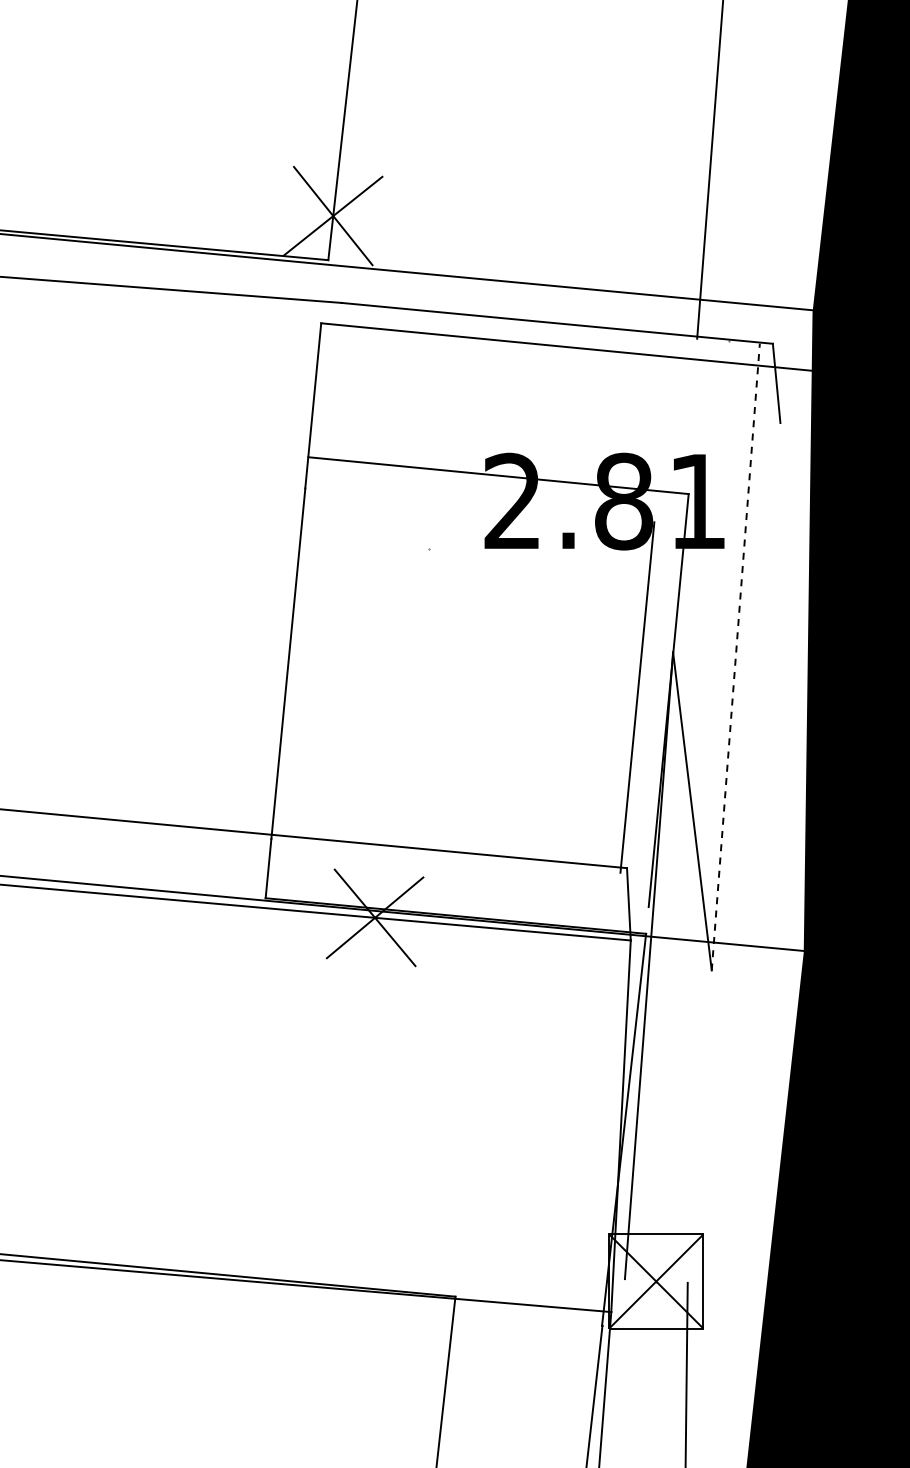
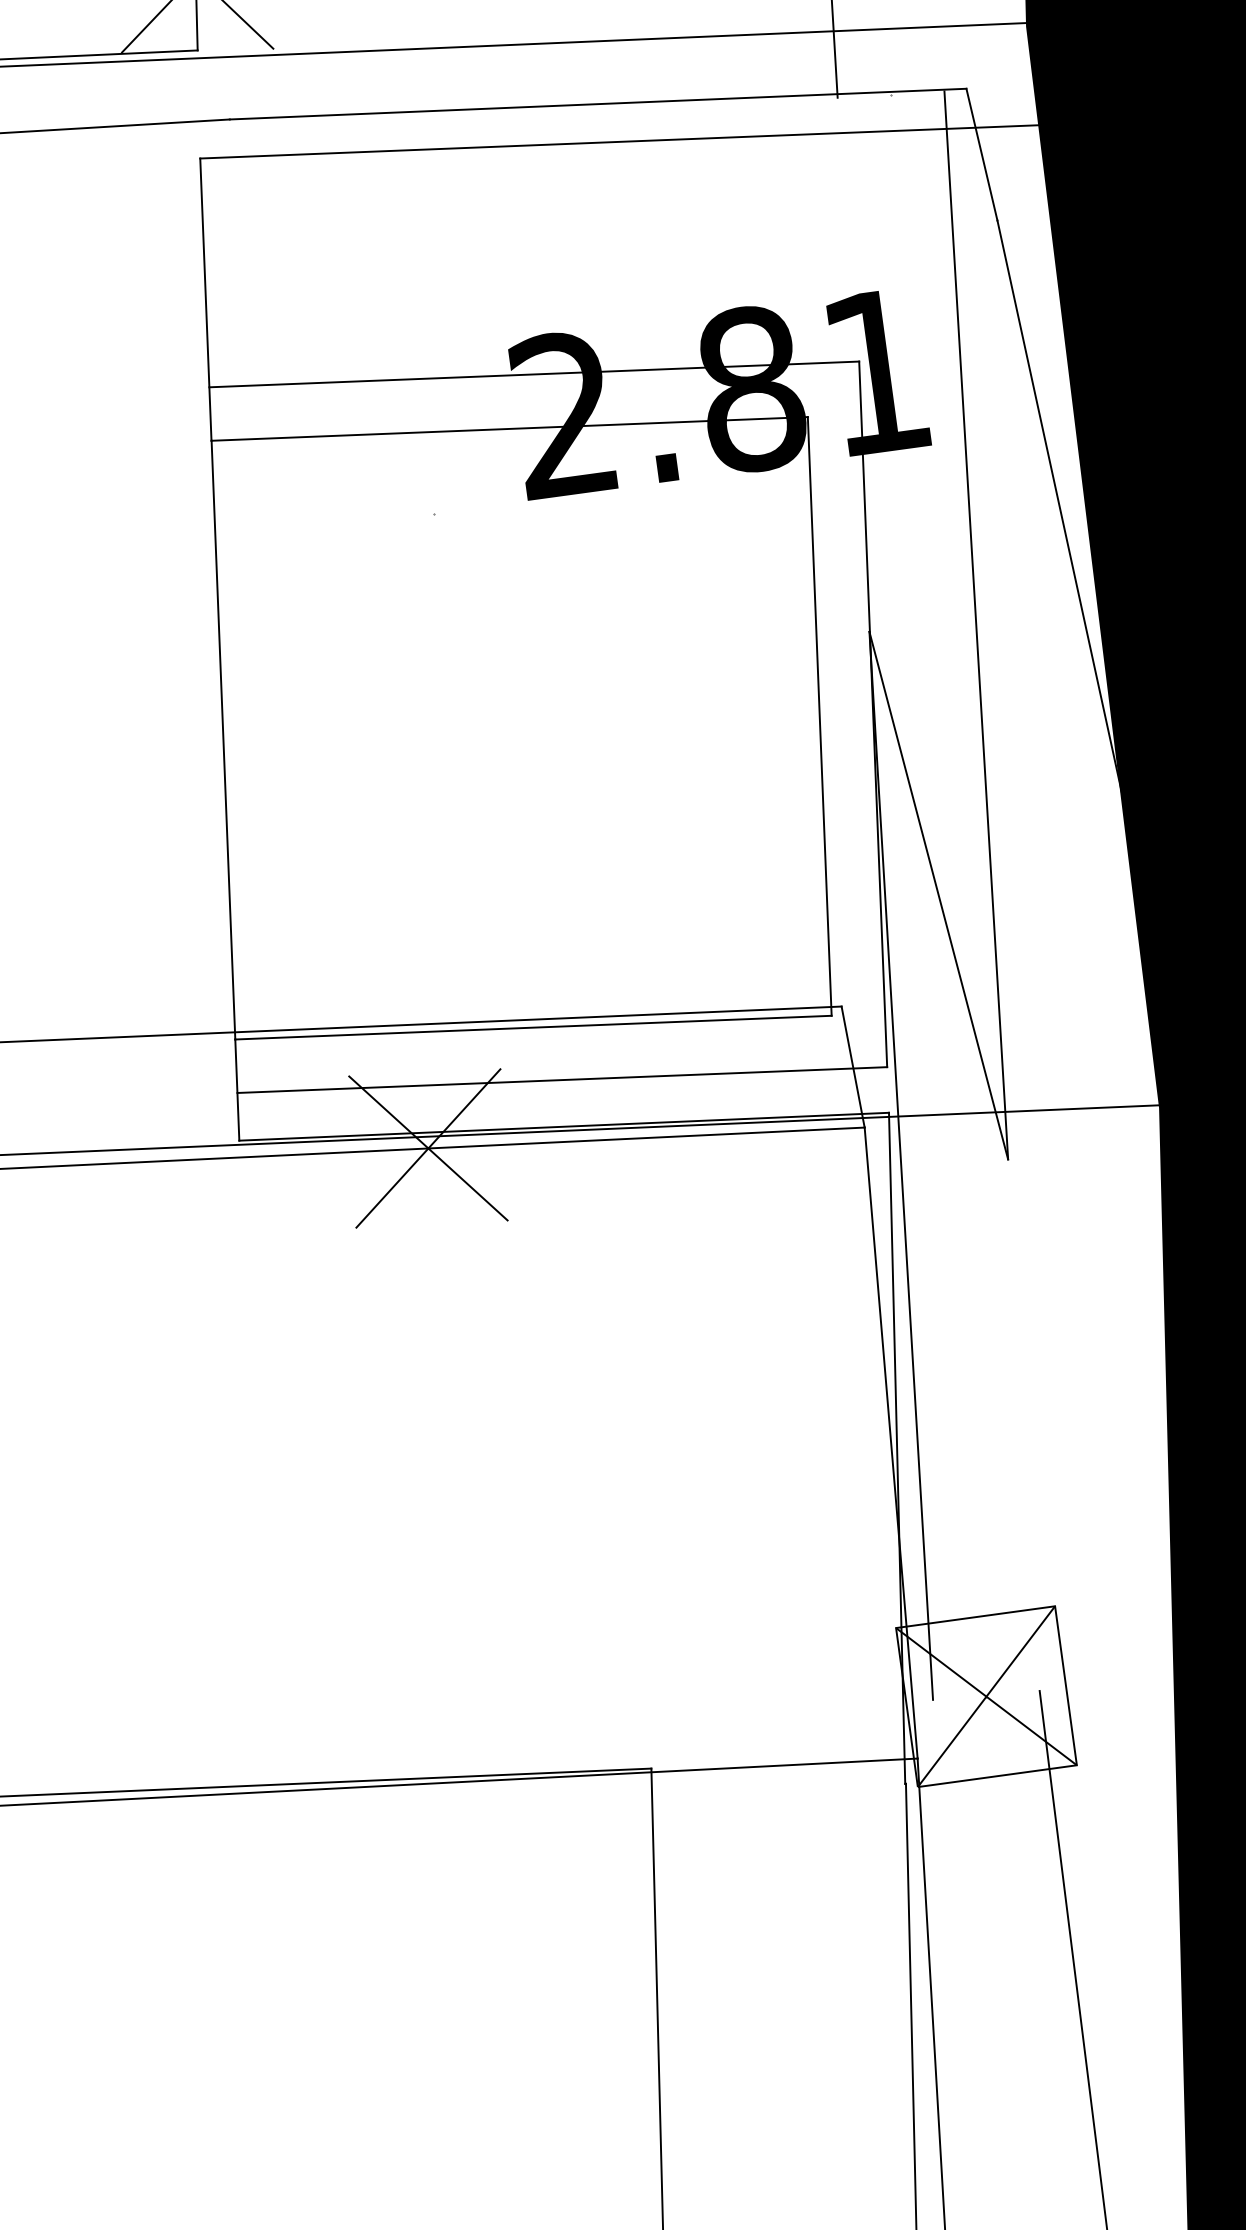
line: (479, 505) -> (509, 429), added
line: (794, 604) -> (1063, 523), added
line: (735, 656) -> (975, 624), dashed -> solid
line: (445, 855) -> (532, 1027), added
line: (458, 888) -> (562, 1079), added

